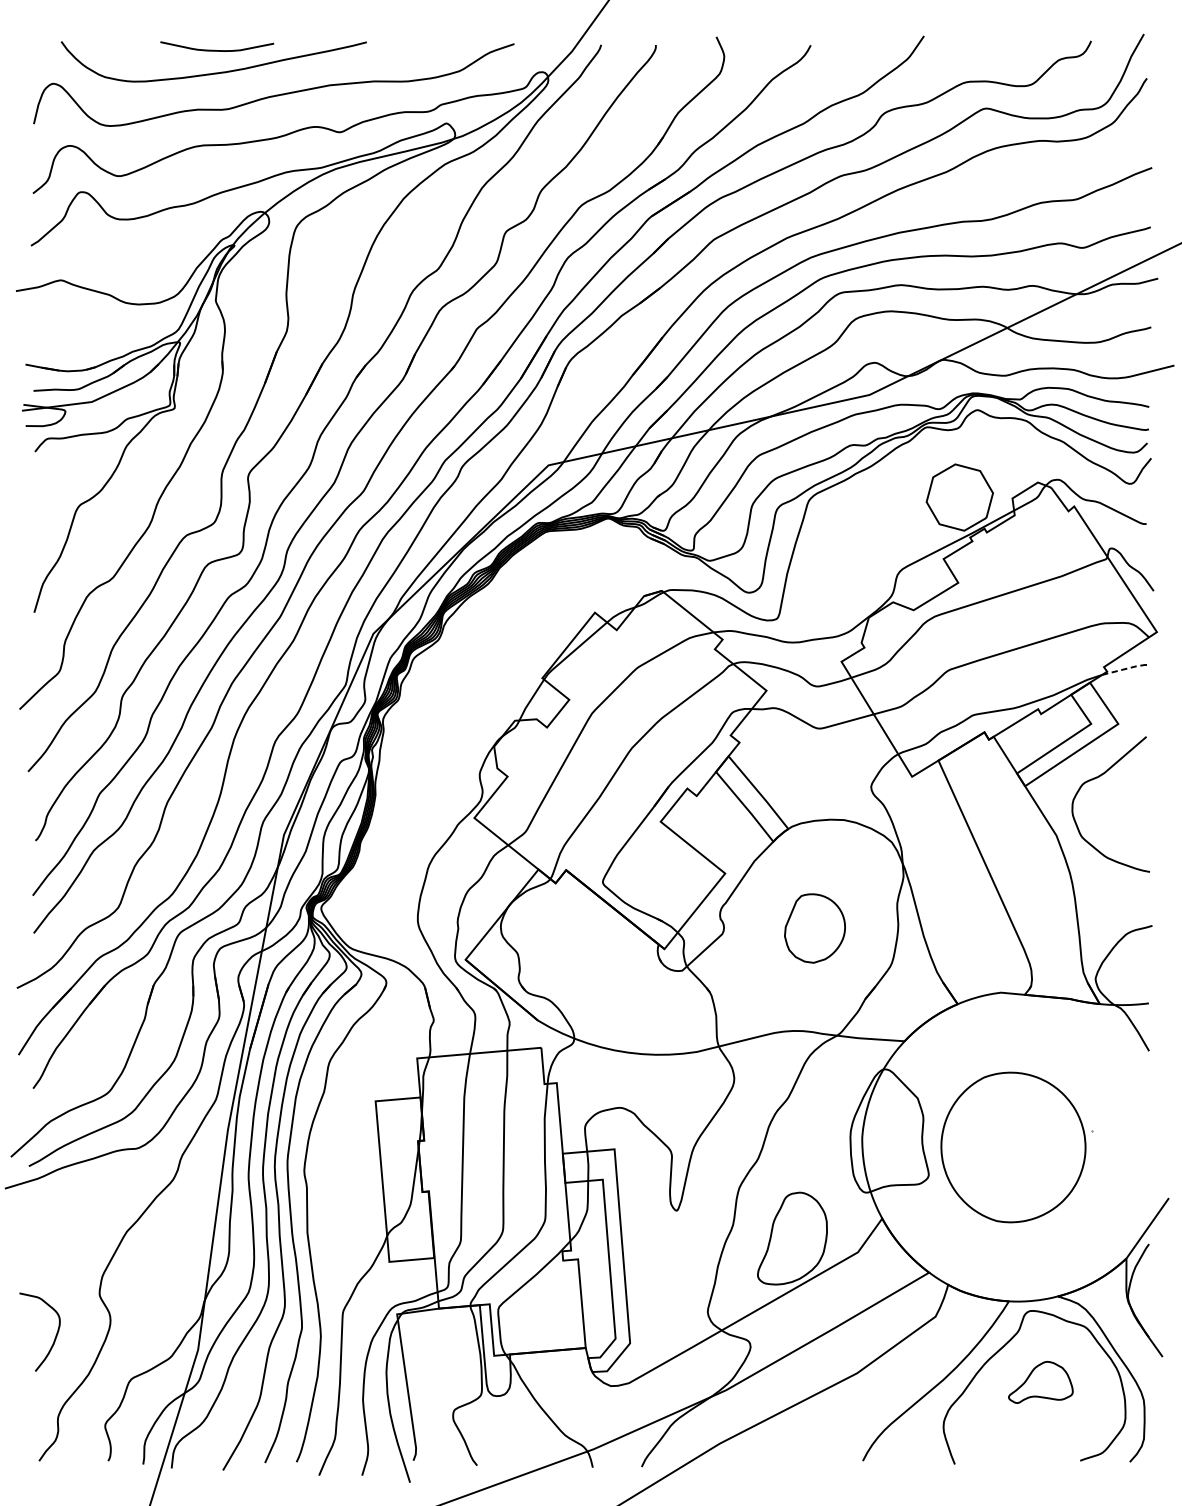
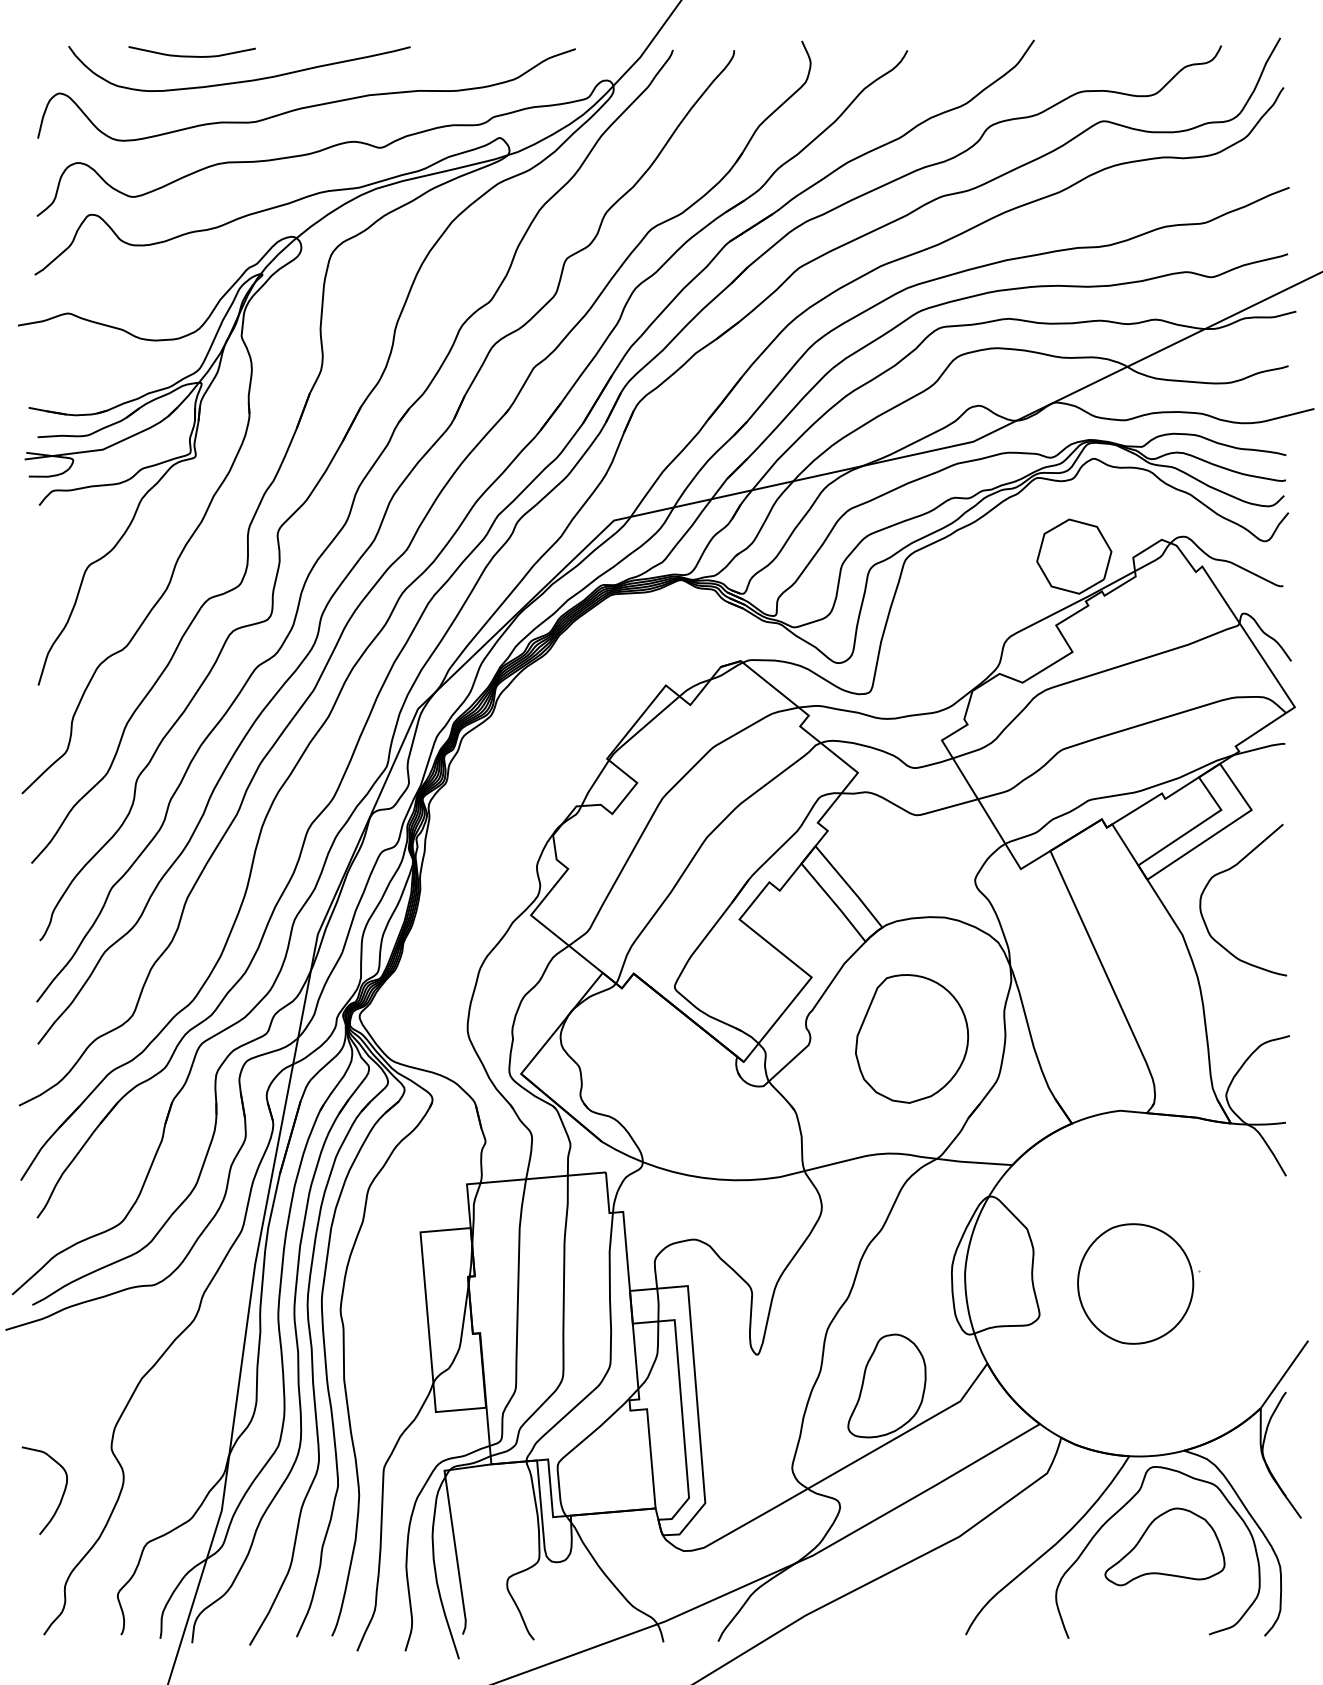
curve: (216, 49) -> (191, 55), moved
line: (1127, 669) -> (1261, 748), dashed -> solid
part: (815, 928) -> (912, 1038), size x1.67
part: (1017, 1147) -> (1138, 1283), size x0.71
part: (1040, 1382) -> (1164, 1546), size x1.67

